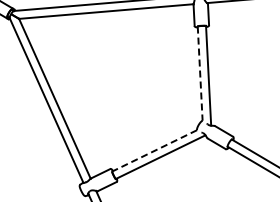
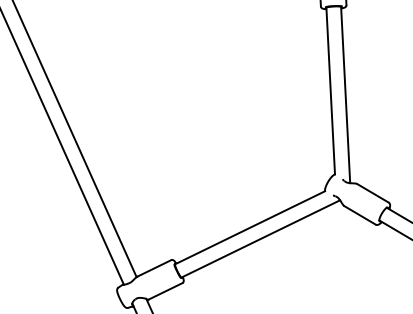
line: (200, 74) -> (331, 92), dashed -> solid
line: (154, 151) -> (249, 228), dashed -> solid

